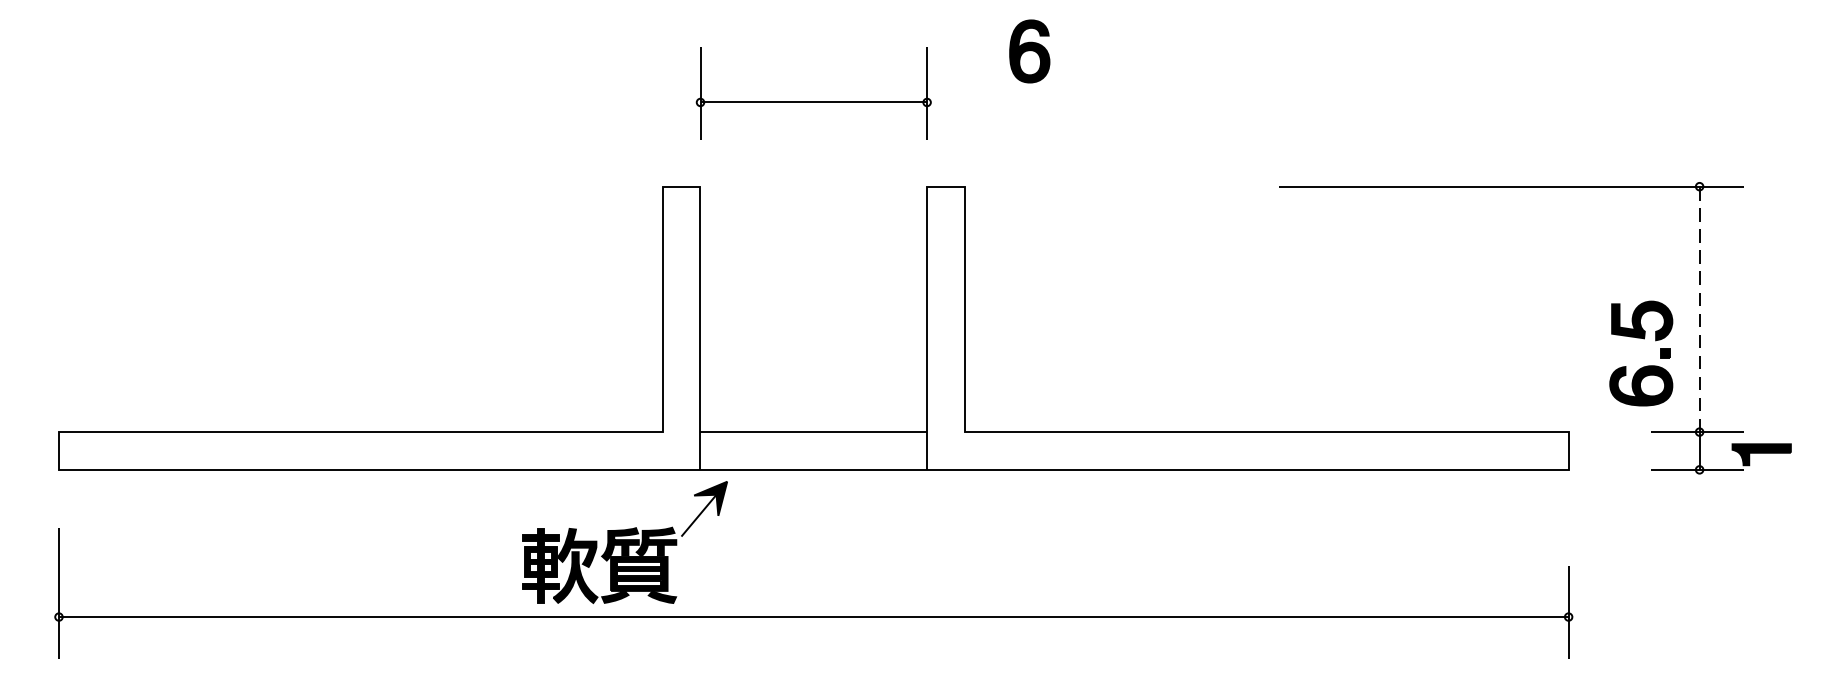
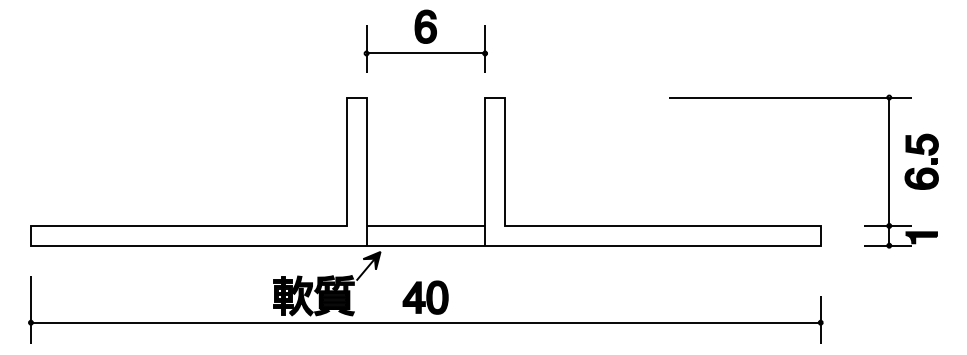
part: (1029, 50) -> (425, 26), moved
line: (1700, 308) -> (889, 161), dashed -> solid
part: (1646, 364) -> (924, 167), moved
part: (813, 568) -> (425, 297), added

